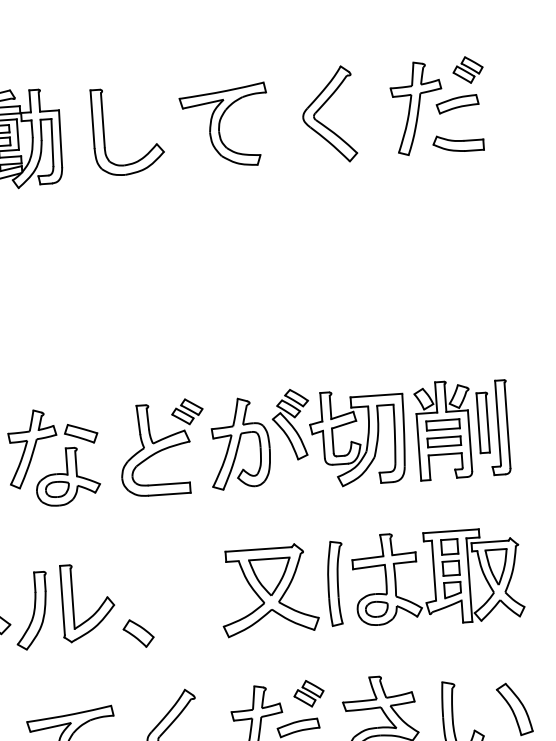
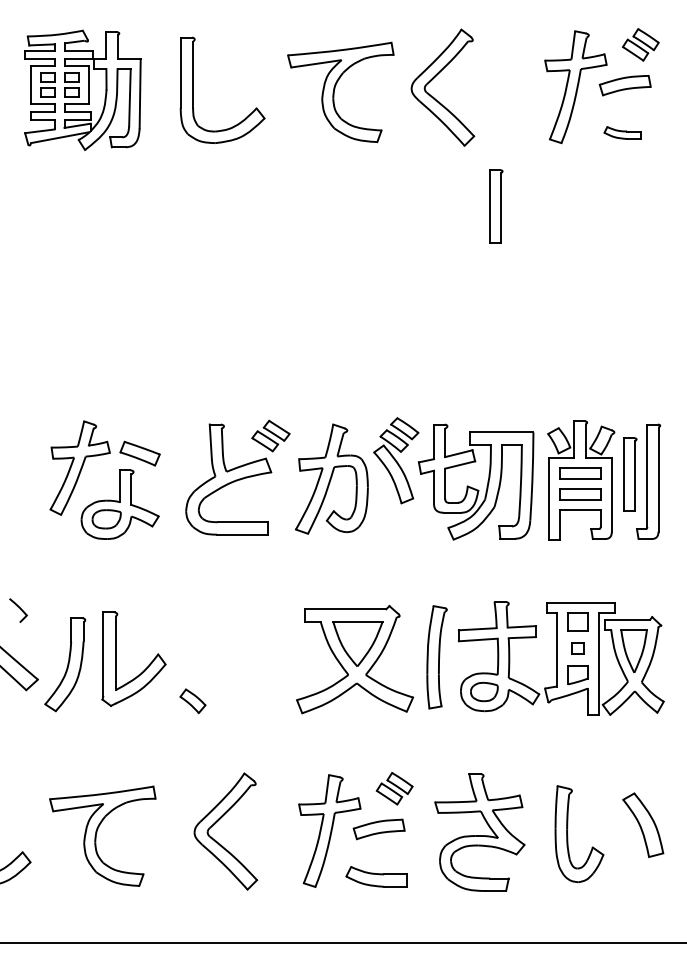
part: (321, 107) -> (434, 78), moved
part: (458, 142) -> (622, 132), size x0.6
part: (359, 210) -> (496, 206), added
part: (450, 568) -> (577, 648), size x0.6
part: (138, 633) -> (192, 701), size x0.7

